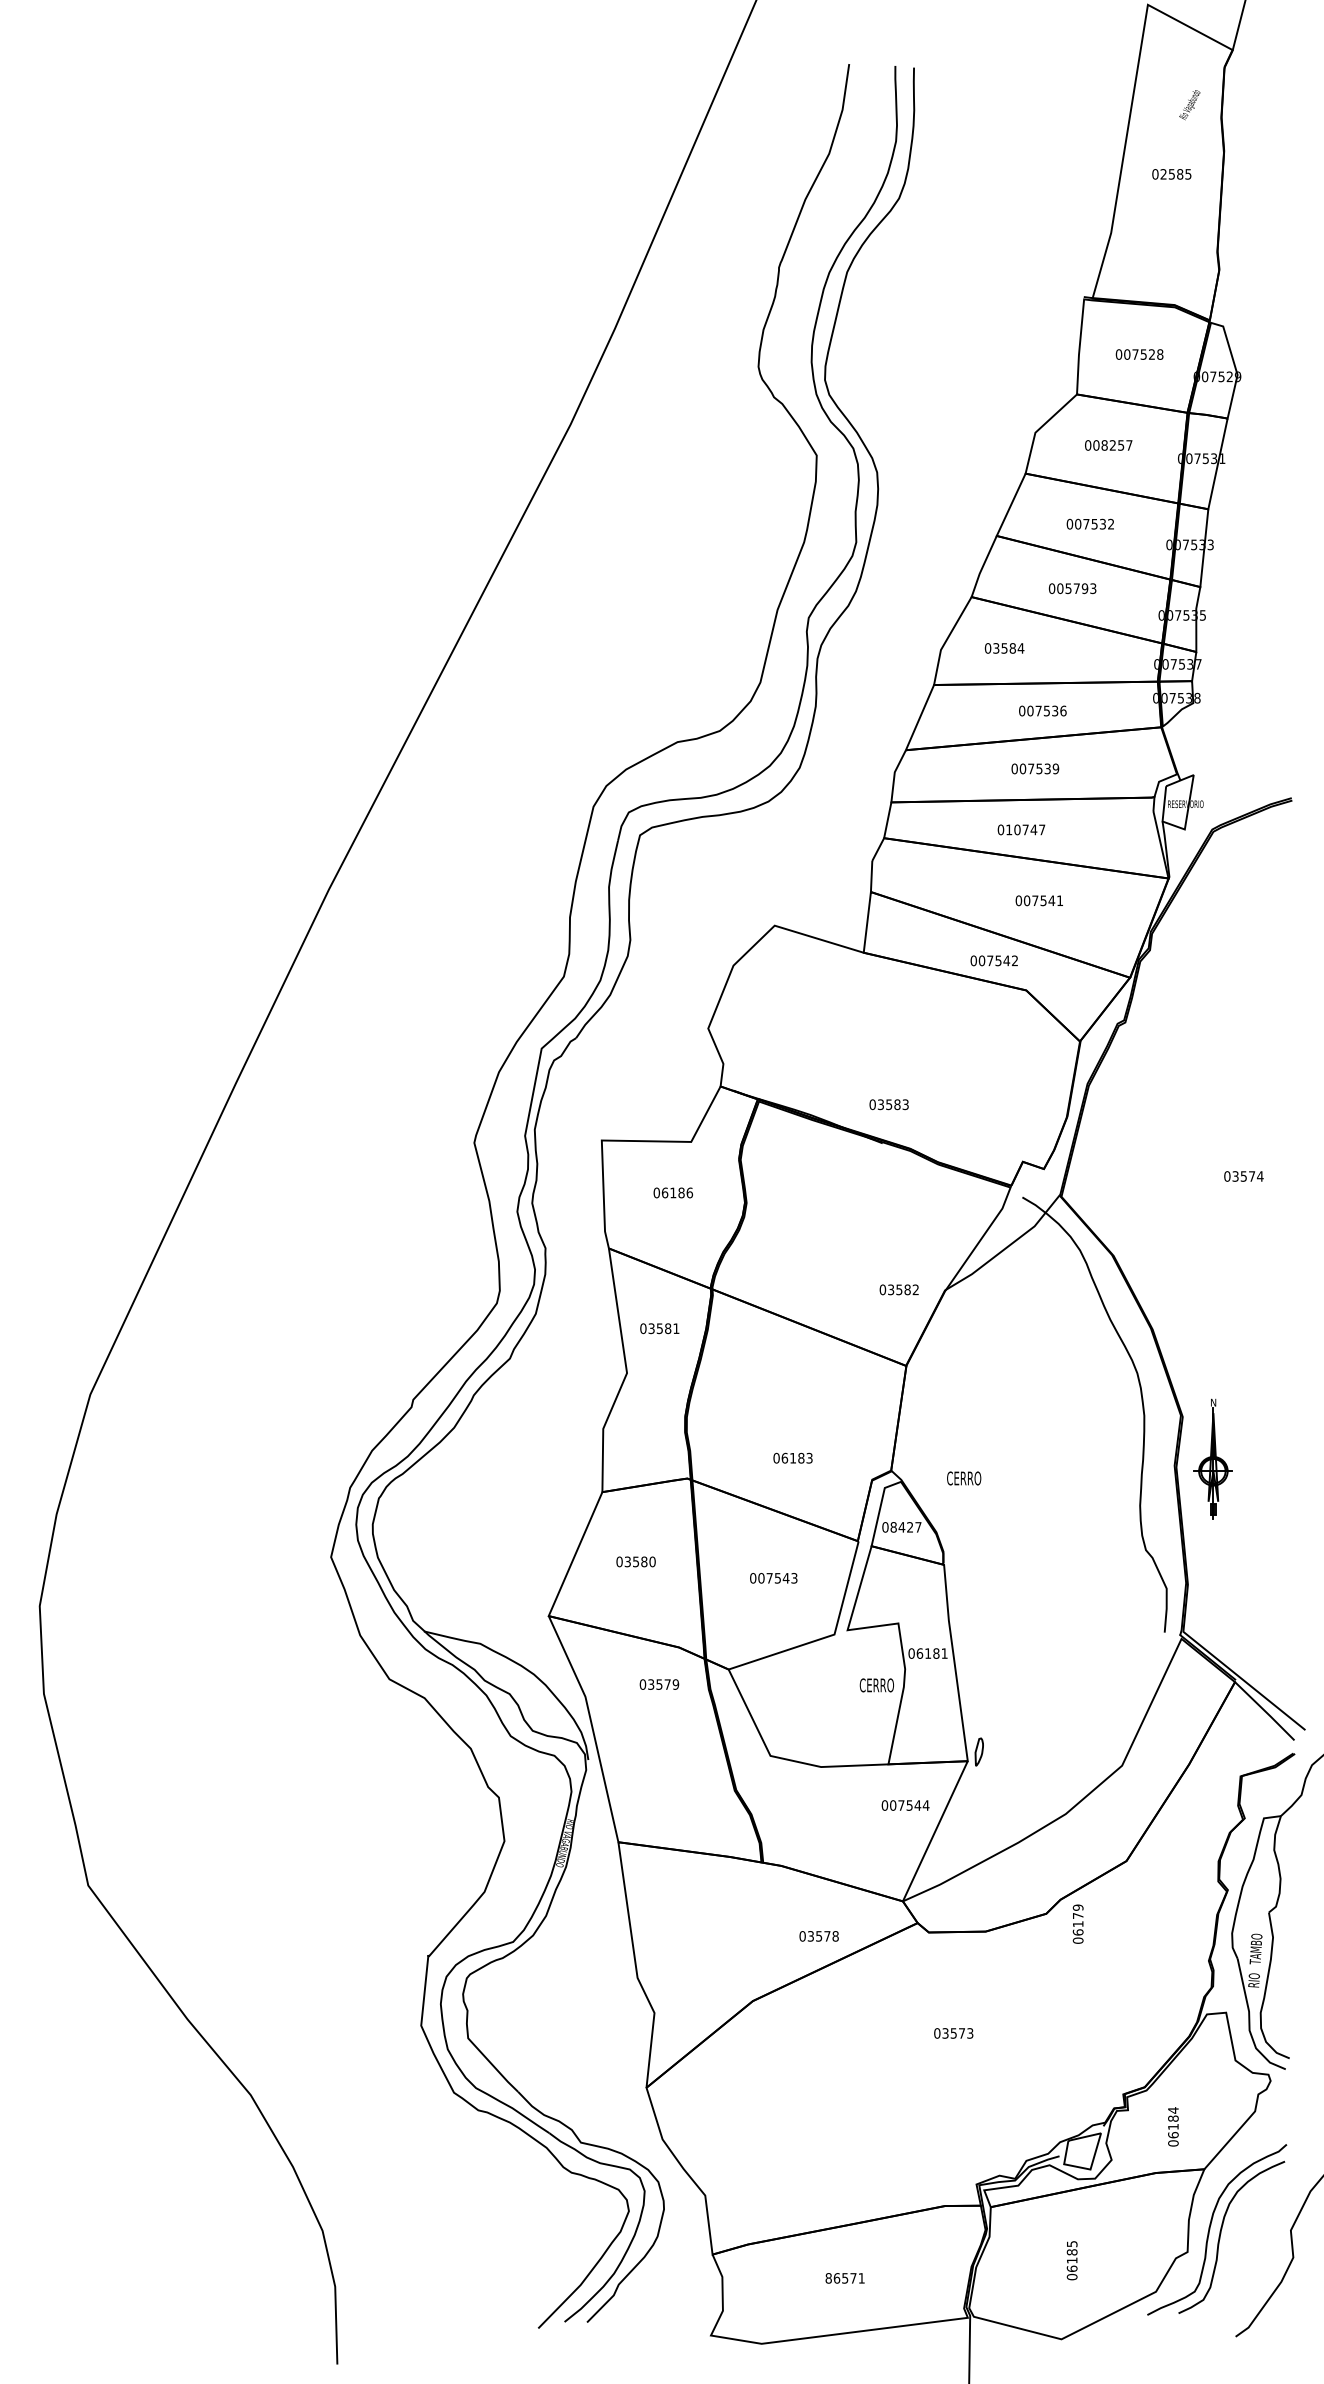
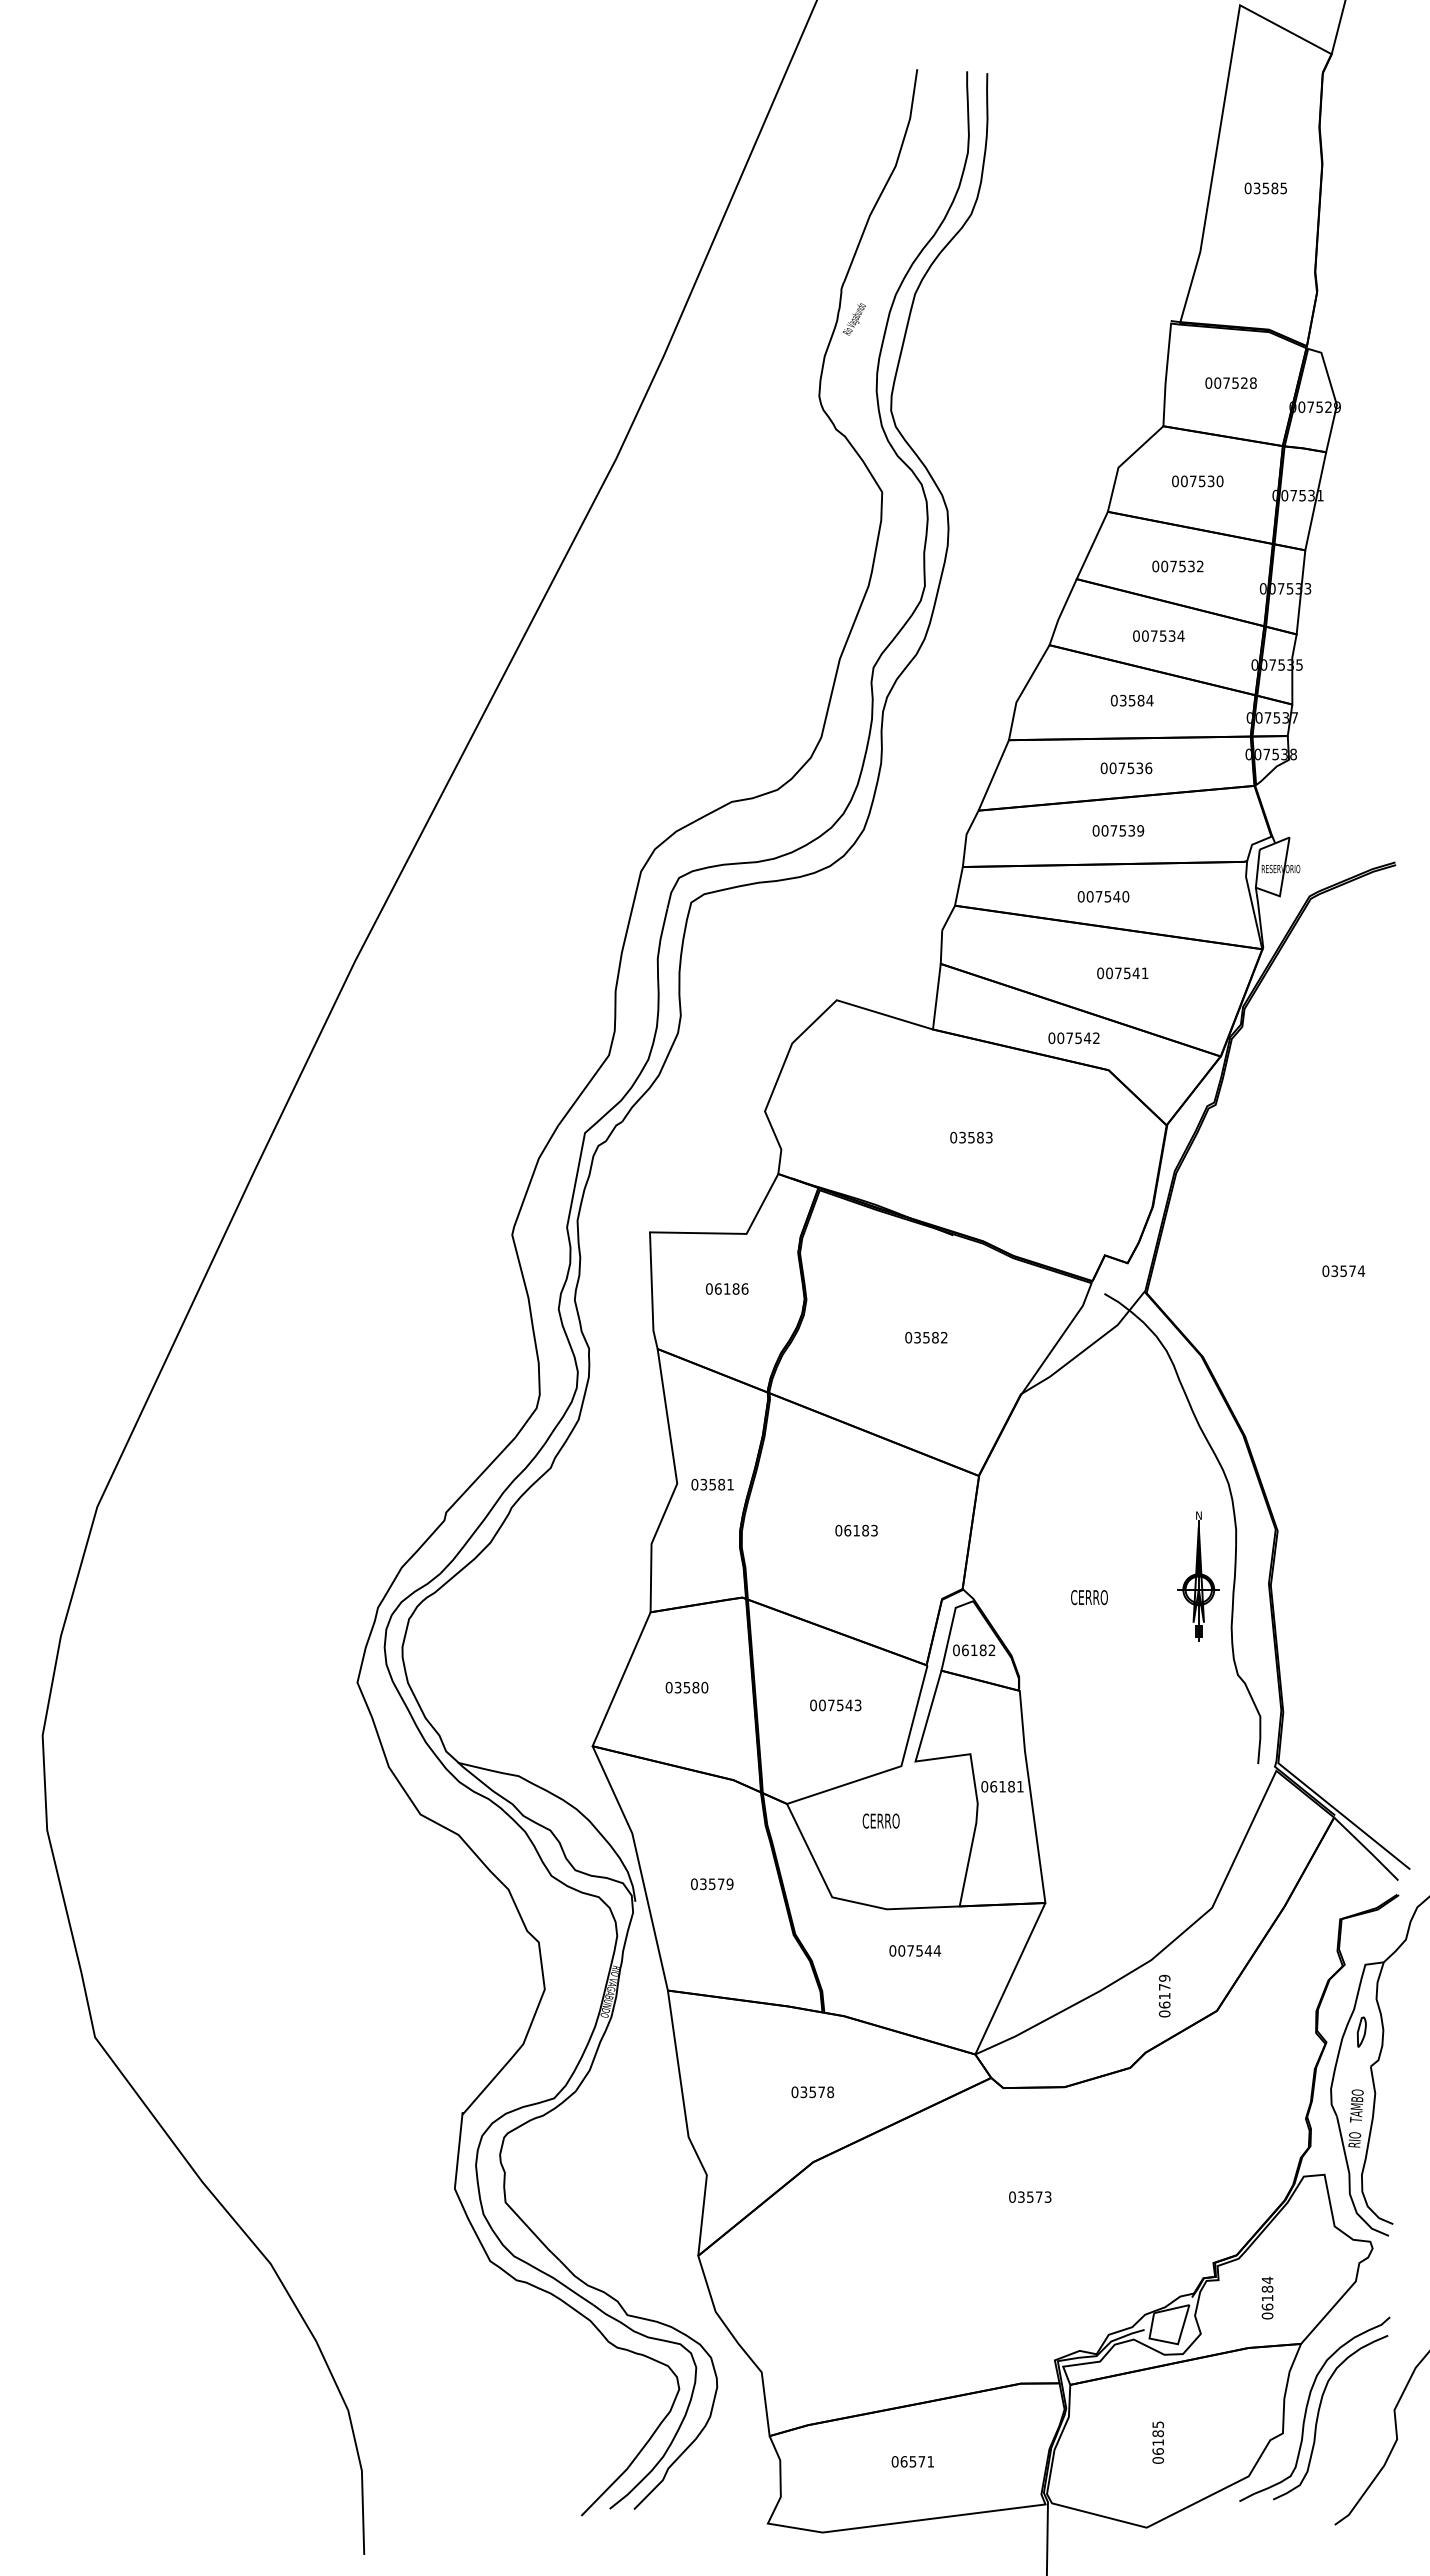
text: (1189, 105) -> (854, 319), moved
text: (1163, 174) -> (1256, 188), 02585 -> 03585
text: (1116, 445) -> (1206, 481), 008257 -> 007530
text: (1080, 588) -> (1167, 635), 005793 -> 007534
text: (1003, 648) -> (1131, 700), moved
text: (1025, 829) -> (1107, 896), 010747 -> 007540
text: (889, 1104) -> (971, 1137), moved
text: (899, 1289) -> (926, 1337), moved
text: (659, 1328) -> (712, 1484), moved
text: (792, 1458) -> (856, 1530), moved
part: (1213, 1459) -> (1198, 1576), moved
text: (964, 1478) -> (1089, 1597), moved
text: (905, 1527) -> (978, 1650), 08427 -> 06182
text: (659, 1684) -> (712, 1884), moved
text: (876, 1684) -> (880, 1820), moved
part: (978, 1751) -> (1361, 2031), moved
text: (905, 1805) -> (915, 1950), moved
text: (1078, 1923) -> (1164, 1995), moved
text: (818, 1936) -> (812, 2092), moved
text: (828, 2278) -> (894, 2461), 86571 -> 06571

